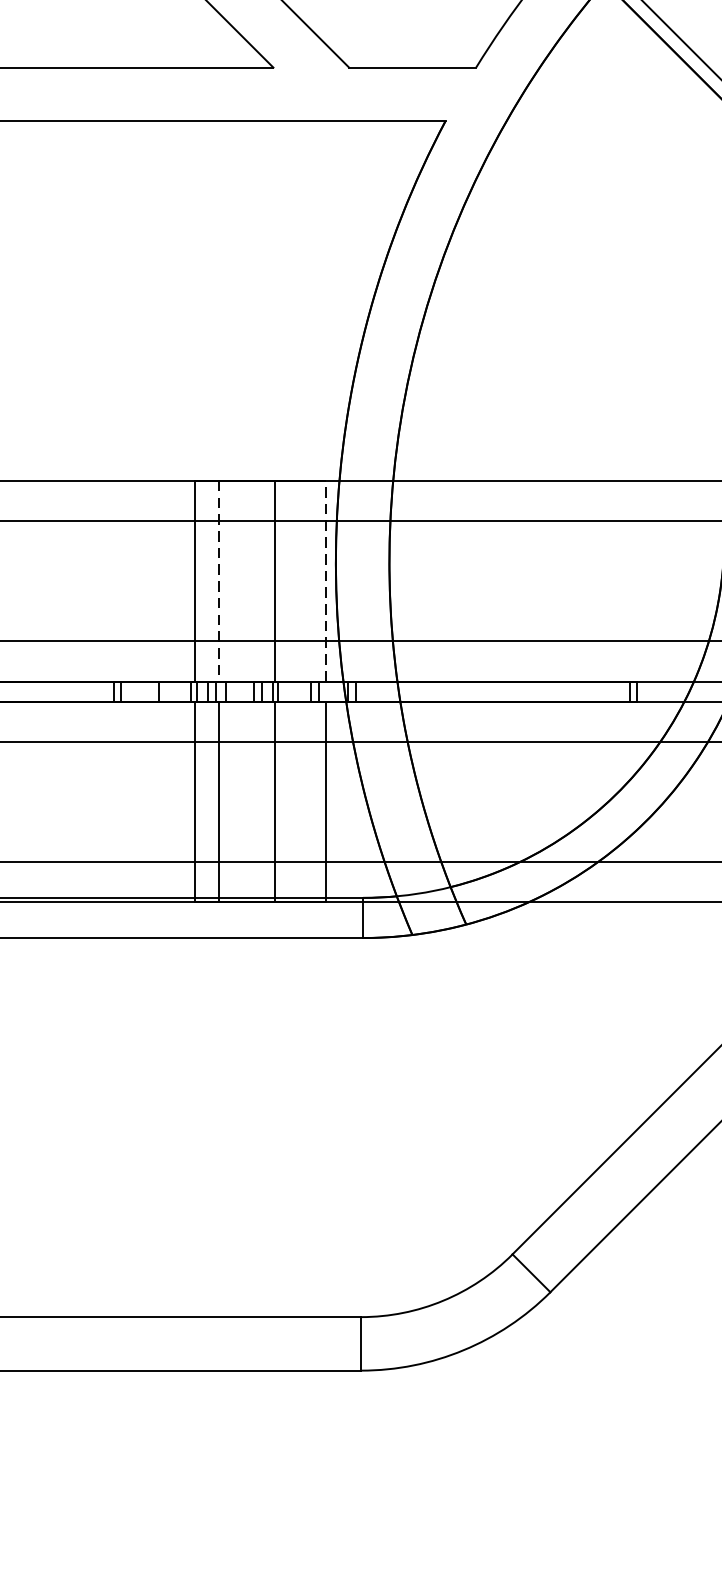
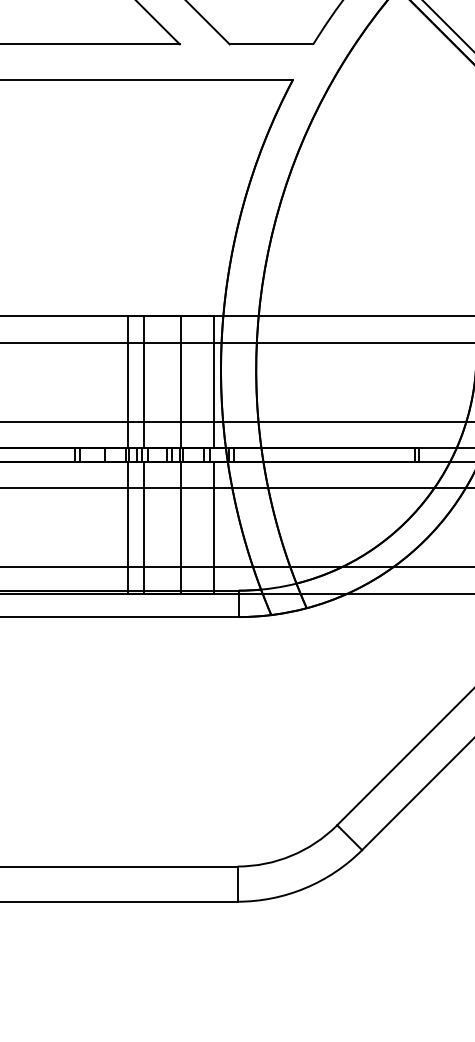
line: (326, 579) -> (214, 381), dashed -> solid
line: (218, 581) -> (143, 382), dashed -> solid

